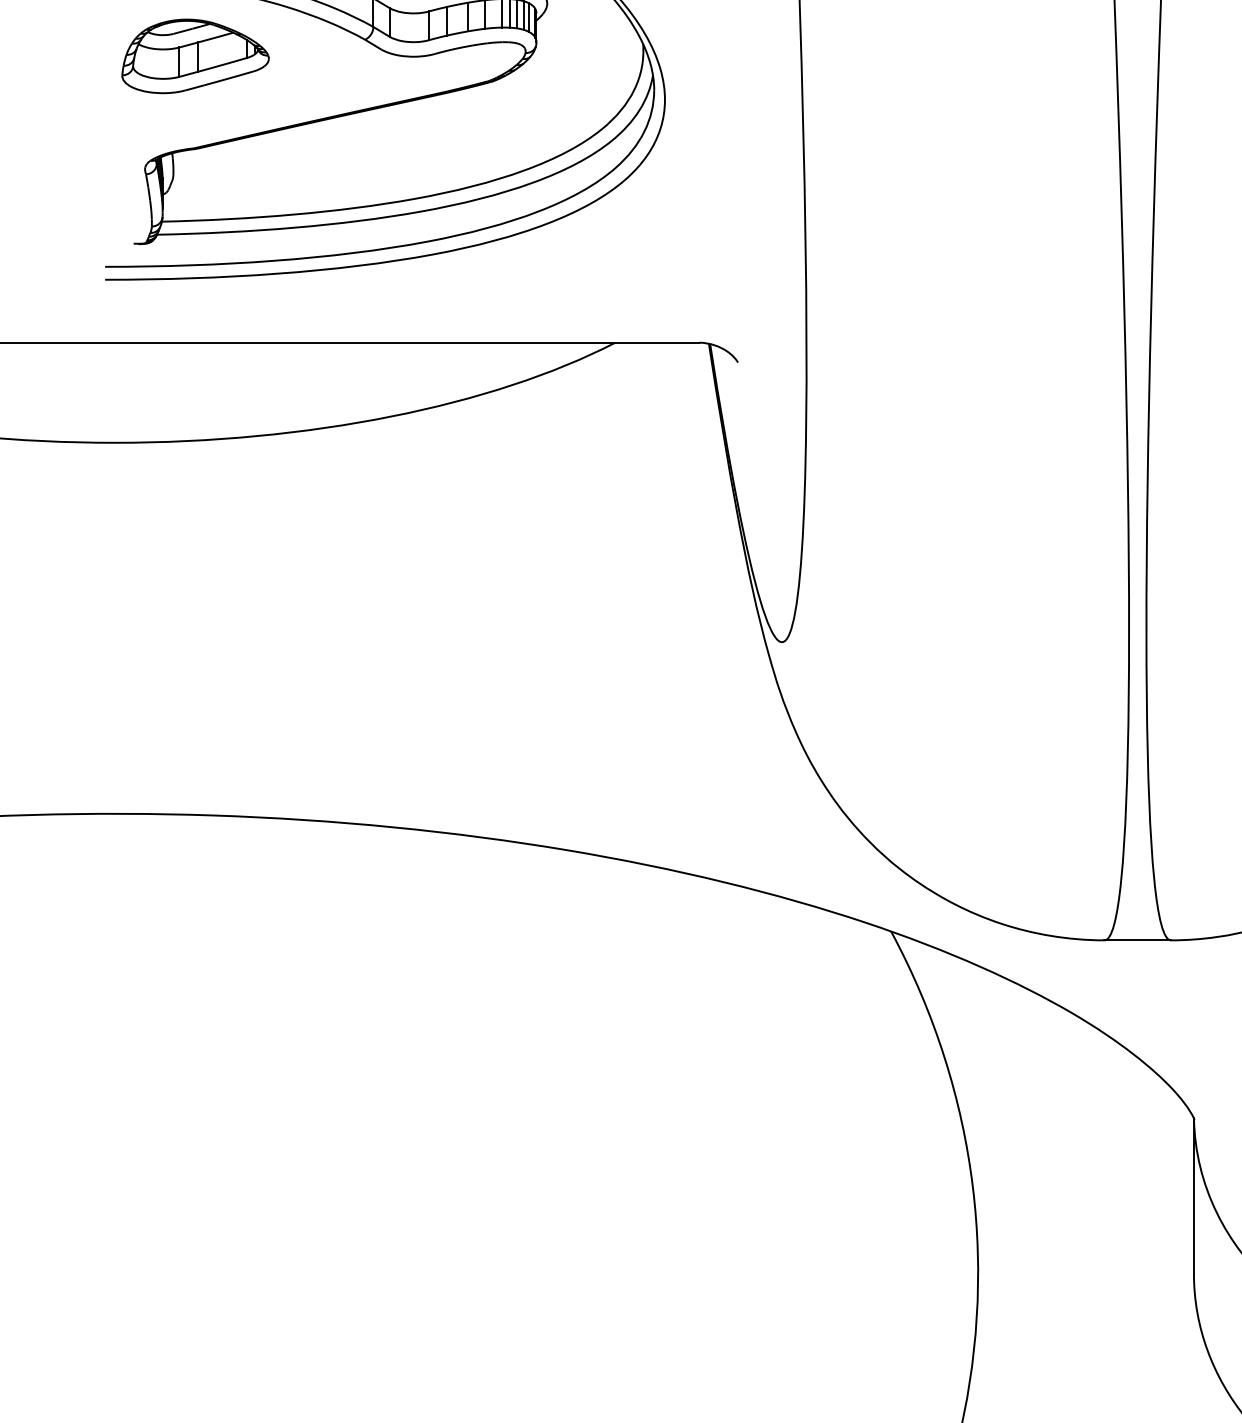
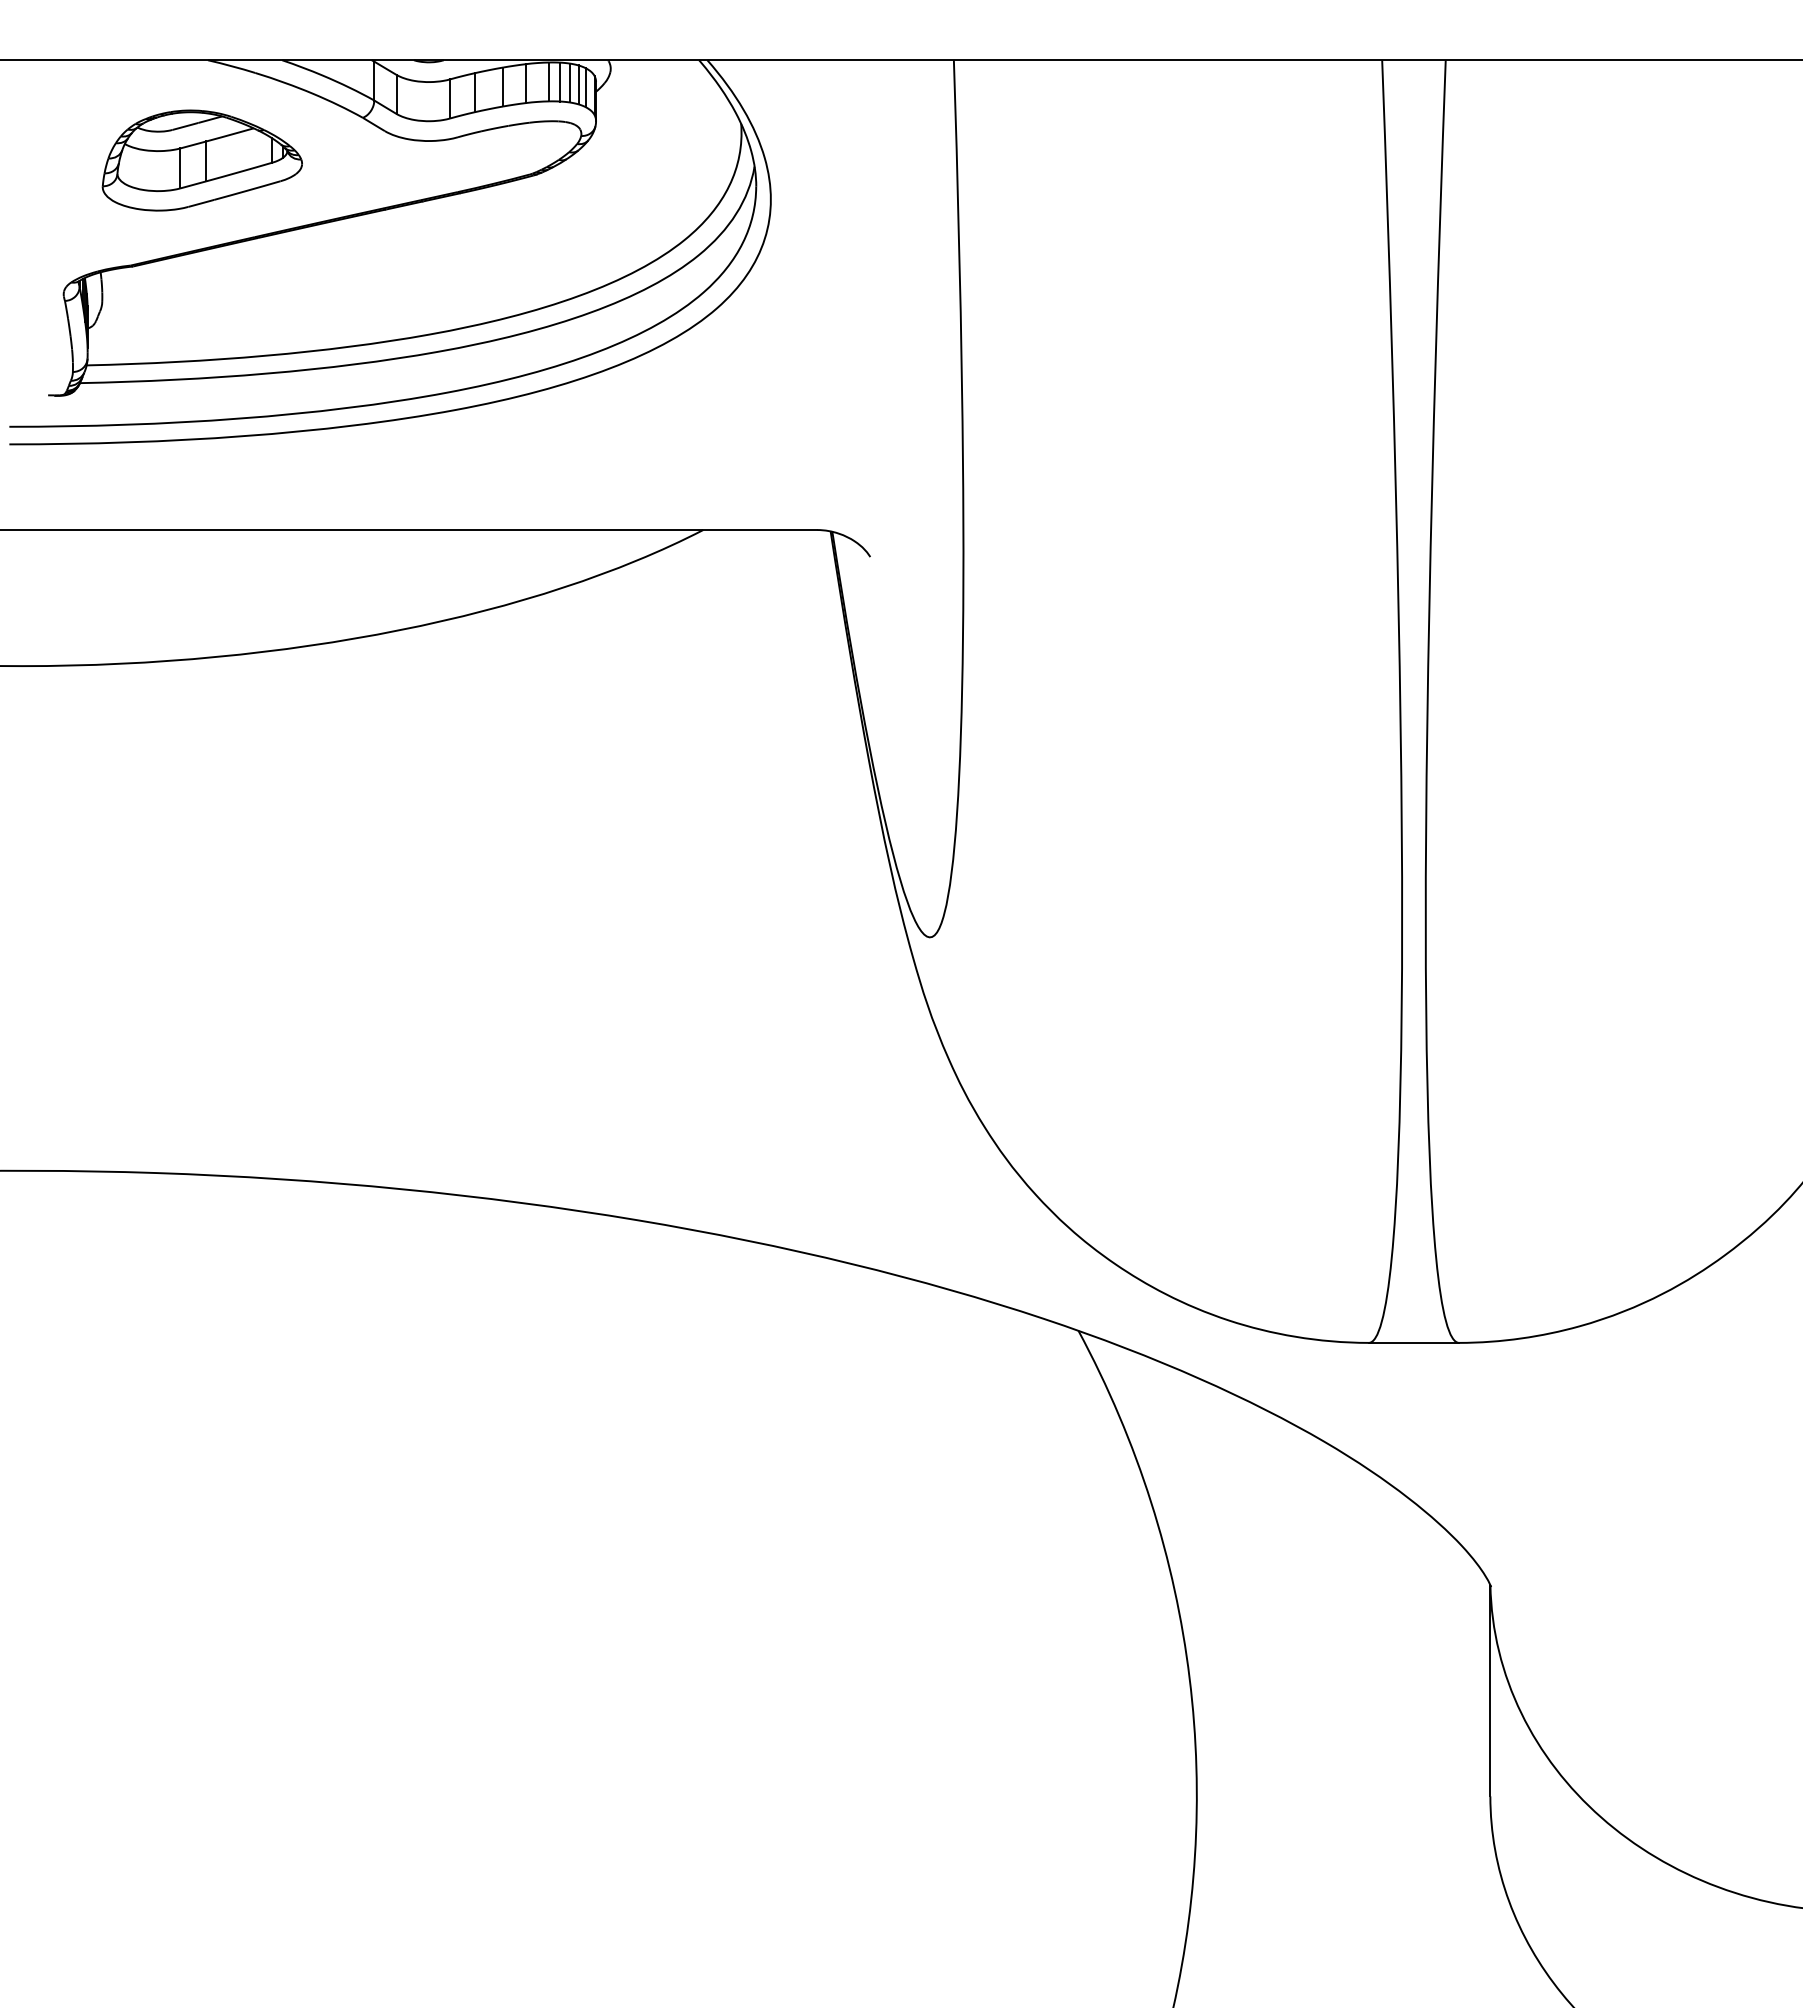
part: (194, 56) -> (201, 160), moved

